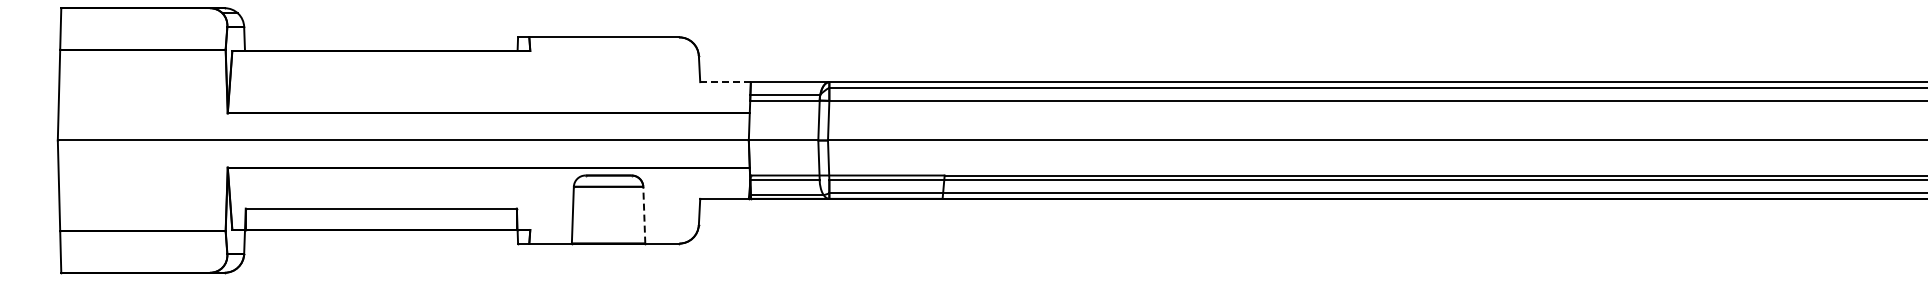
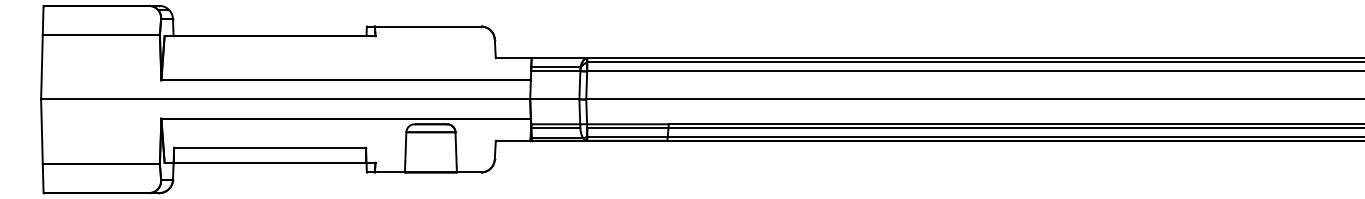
line: (725, 82) -> (513, 58), dashed -> solid
line: (644, 214) -> (456, 151), dashed -> solid

